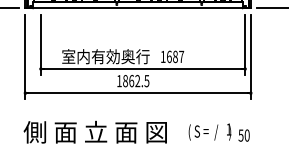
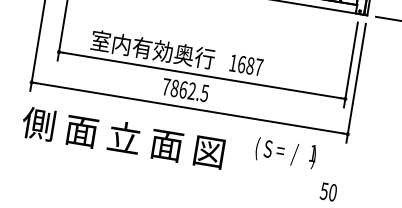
text: (119, 81) -> (166, 87), 1862.5 -> 7862.5
text: (94, 131) -> (122, 136), moved
text: (209, 131) -> (285, 151), moved

